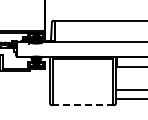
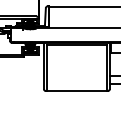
line: (83, 105) -> (77, 91), dashed -> solid

